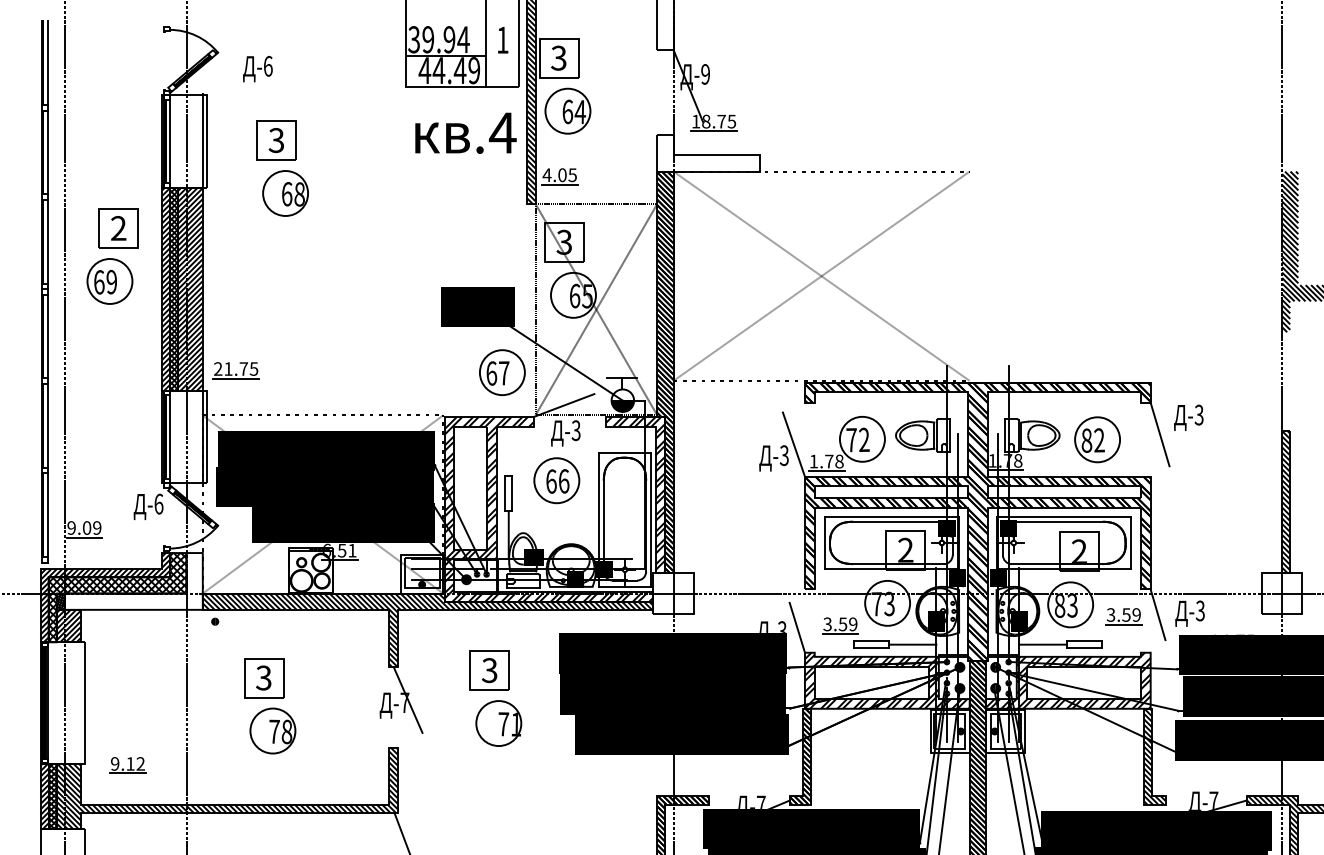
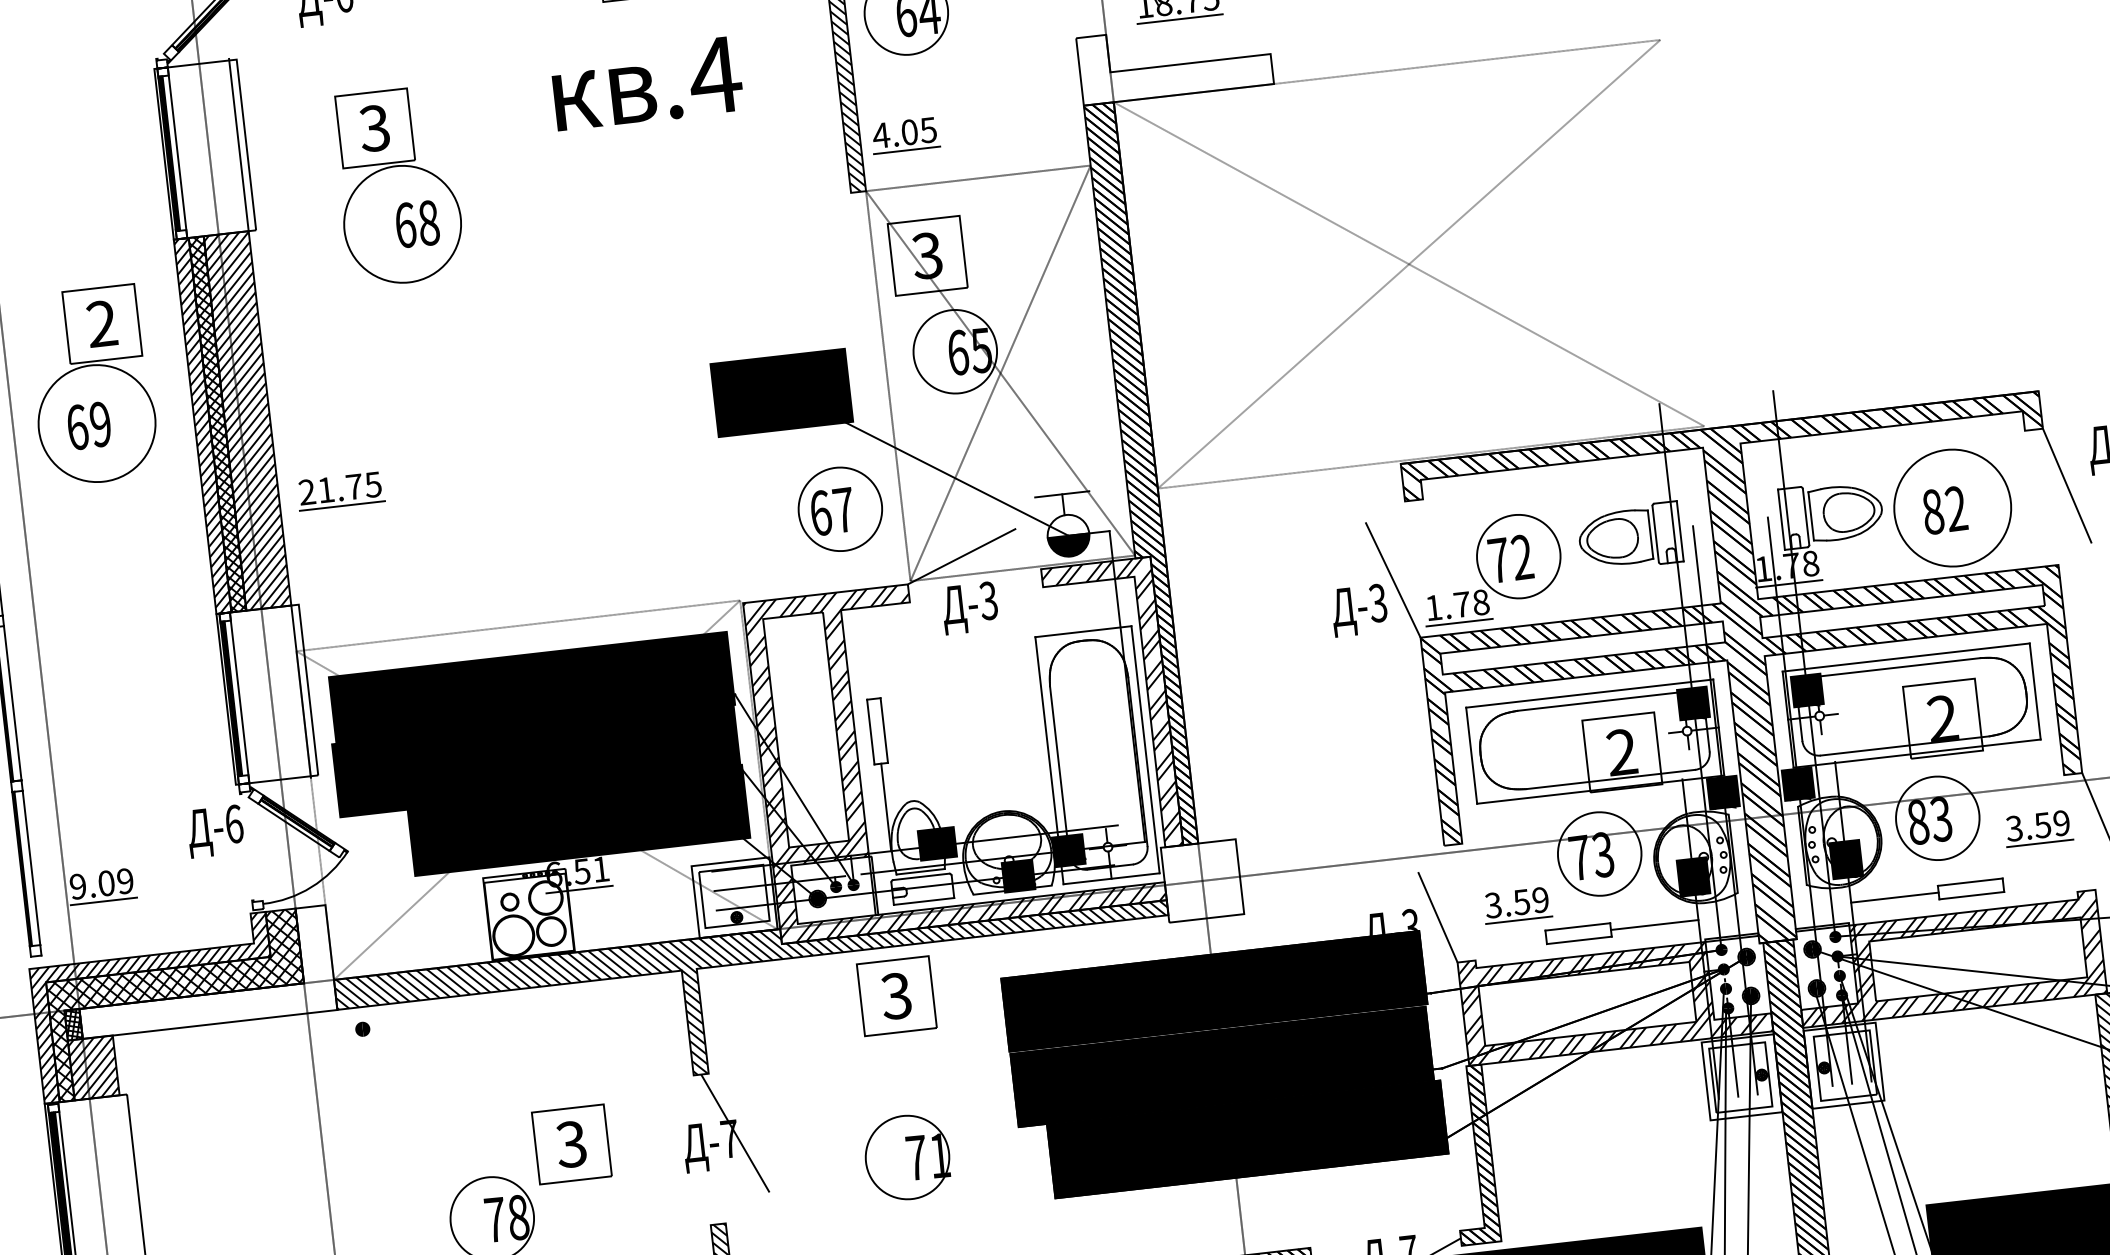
text: (465, 132) -> (646, 82), moved
circle: (285, 193) -> (402, 224), size x1.4
circle: (109, 281) -> (96, 423), size x1.4
part: (235, 370) -> (339, 491), moved
circle: (1097, 439) -> (1952, 507), size x1.4
part: (556, 480) -> (962, 696), removed
part: (489, 670) -> (896, 996), moved
part: (264, 678) -> (572, 1145), moved

